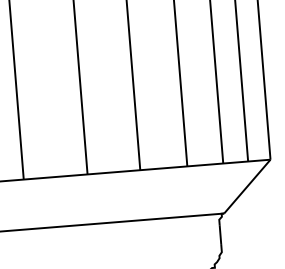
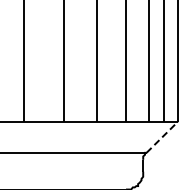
line: (247, 185) -> (162, 136), solid -> dashed

